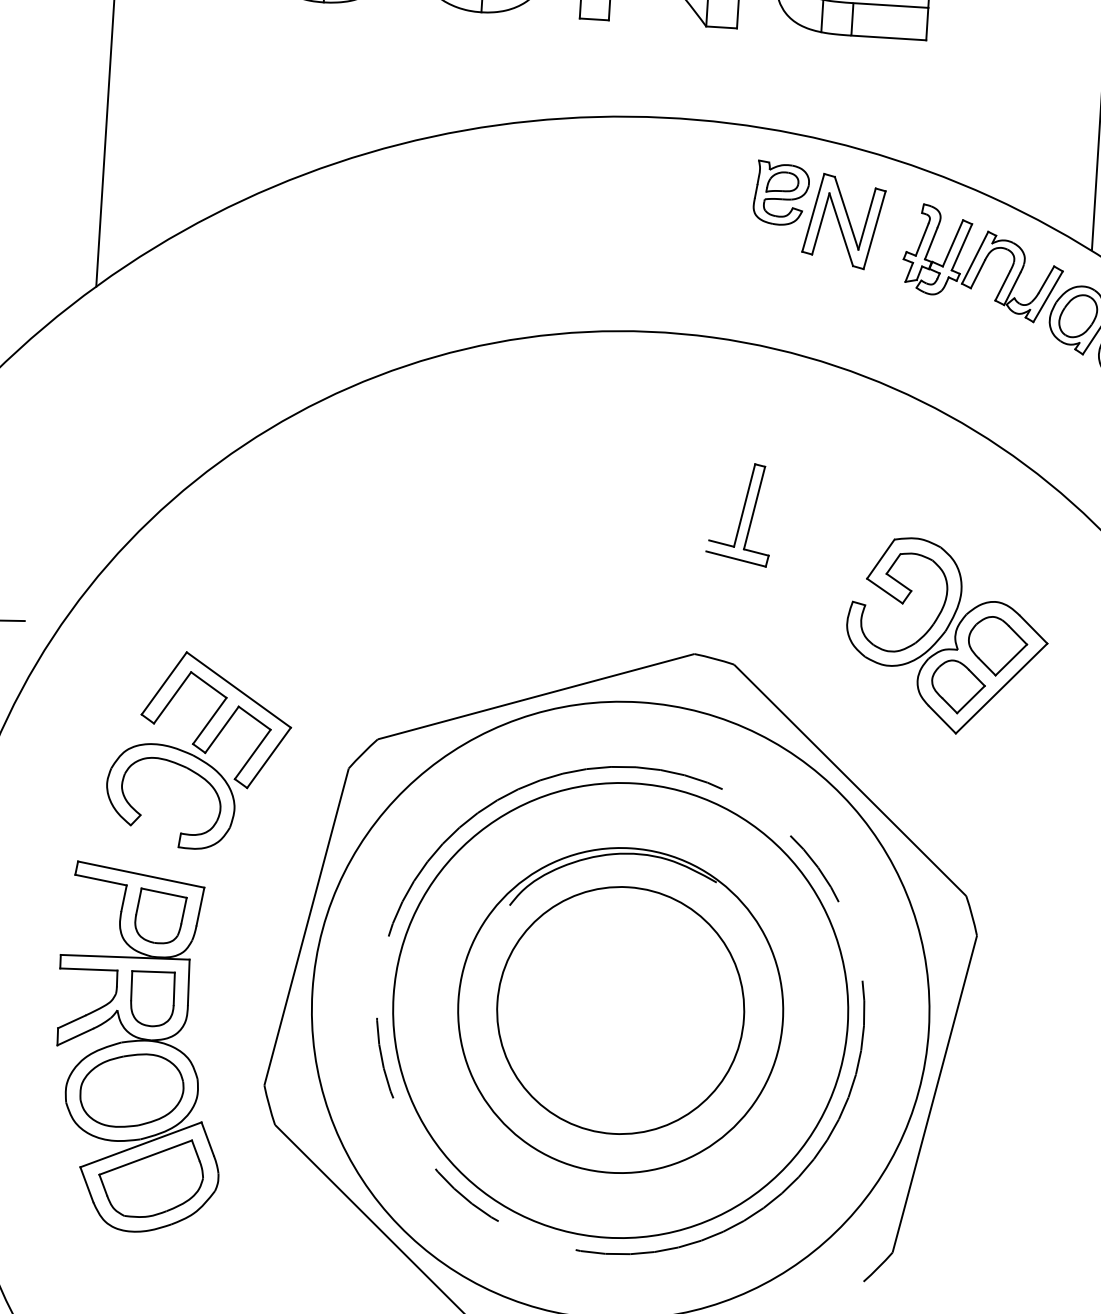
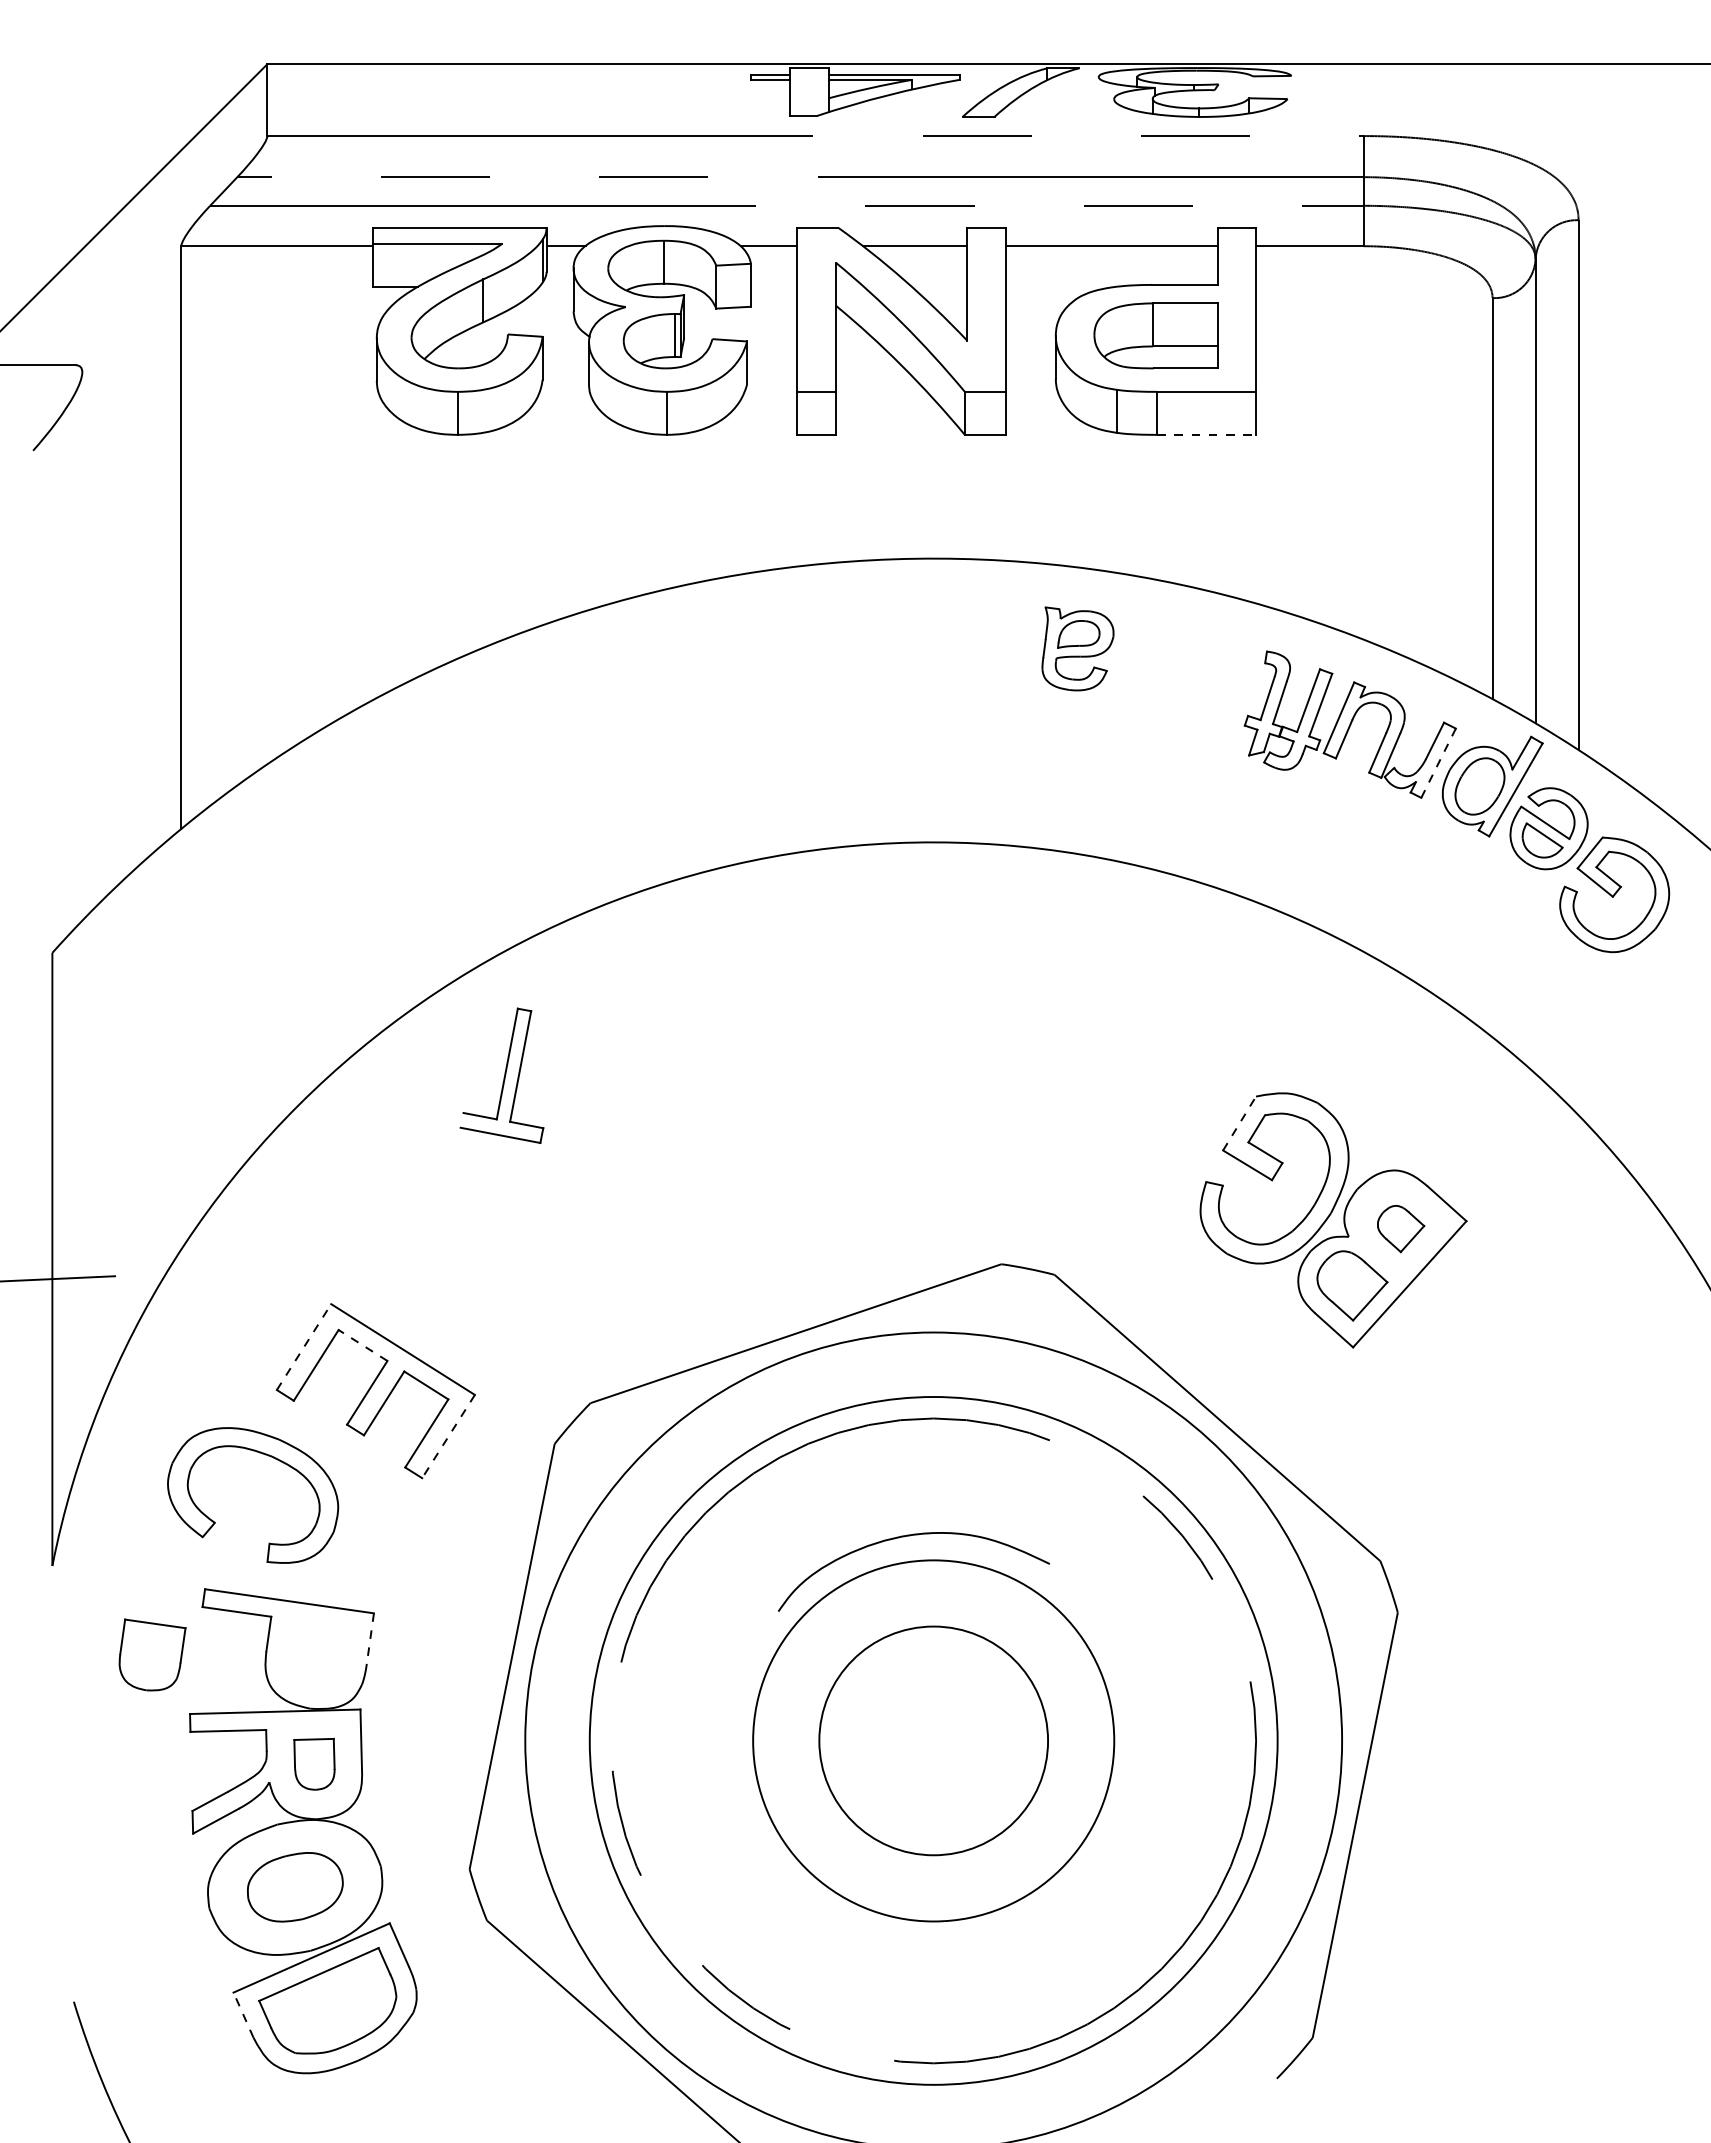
line: (888, 37) -> (1206, 434), solid -> dashed
part: (843, 221) -> (1162, 680), removed
line: (1048, 296) -> (1438, 763), solid -> dashed
part: (739, 513) -> (501, 1075), moved
line: (880, 559) -> (1239, 1123), solid -> dashed
part: (997, 646) -> (1400, 1228), size x0.6
line: (164, 683) -> (304, 1347), solid -> dashed
line: (209, 685) -> (363, 1345), solid -> dashed
line: (269, 757) -> (448, 1436), solid -> dashed
part: (182, 766) -> (265, 1455), moved
line: (200, 906) -> (370, 1638), solid -> dashed
part: (160, 916) -> (152, 1654), moved
part: (152, 998) -> (314, 1764), size x0.7
circle: (620, 1010) -> (933, 1740), size x0.6
circle: (620, 1010) -> (933, 1740), size x0.7
circle: (620, 1010) -> (933, 1740), size x1.6
part: (132, 1090) -> (295, 1887), size x0.7
line: (86, 1184) -> (243, 2015), solid -> dashed

